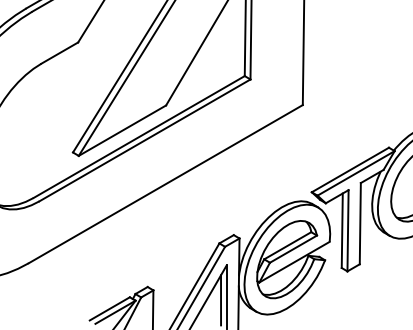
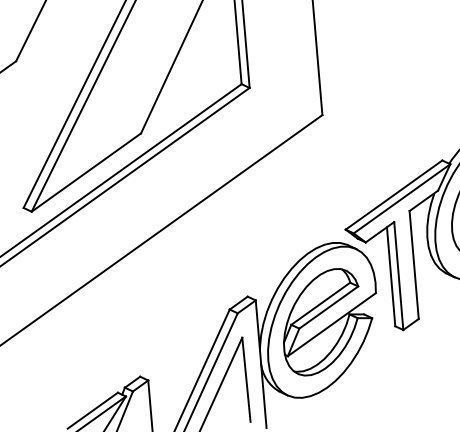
line: (221, 300) -> (239, 385), removed

